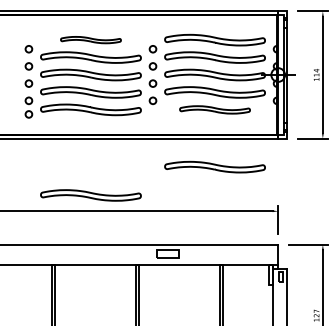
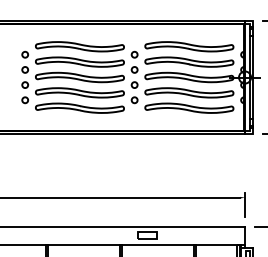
part: (90, 39) -> (79, 46), size x1.67
part: (214, 109) -> (188, 107), size x1.43
circle: (28, 114) -> (24, 112), removed
part: (214, 166) -> (188, 158), removed
part: (90, 195) -> (79, 183), removed

